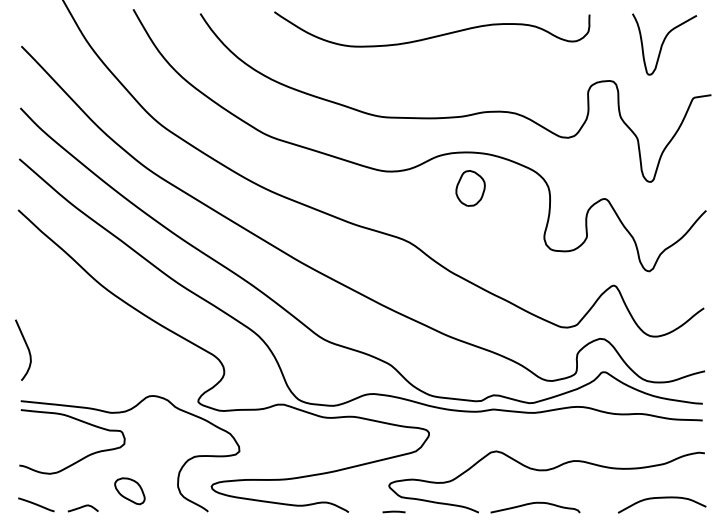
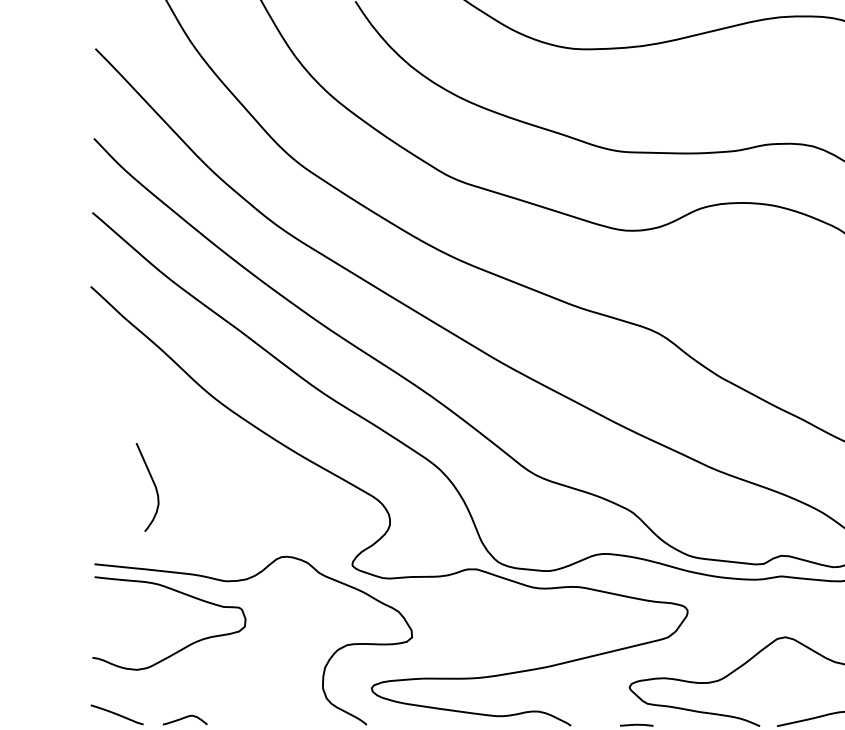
part: (470, 188) -> (747, 255), removed
curve: (26, 347) -> (152, 483), moved
part: (129, 491) -> (252, 695), removed

